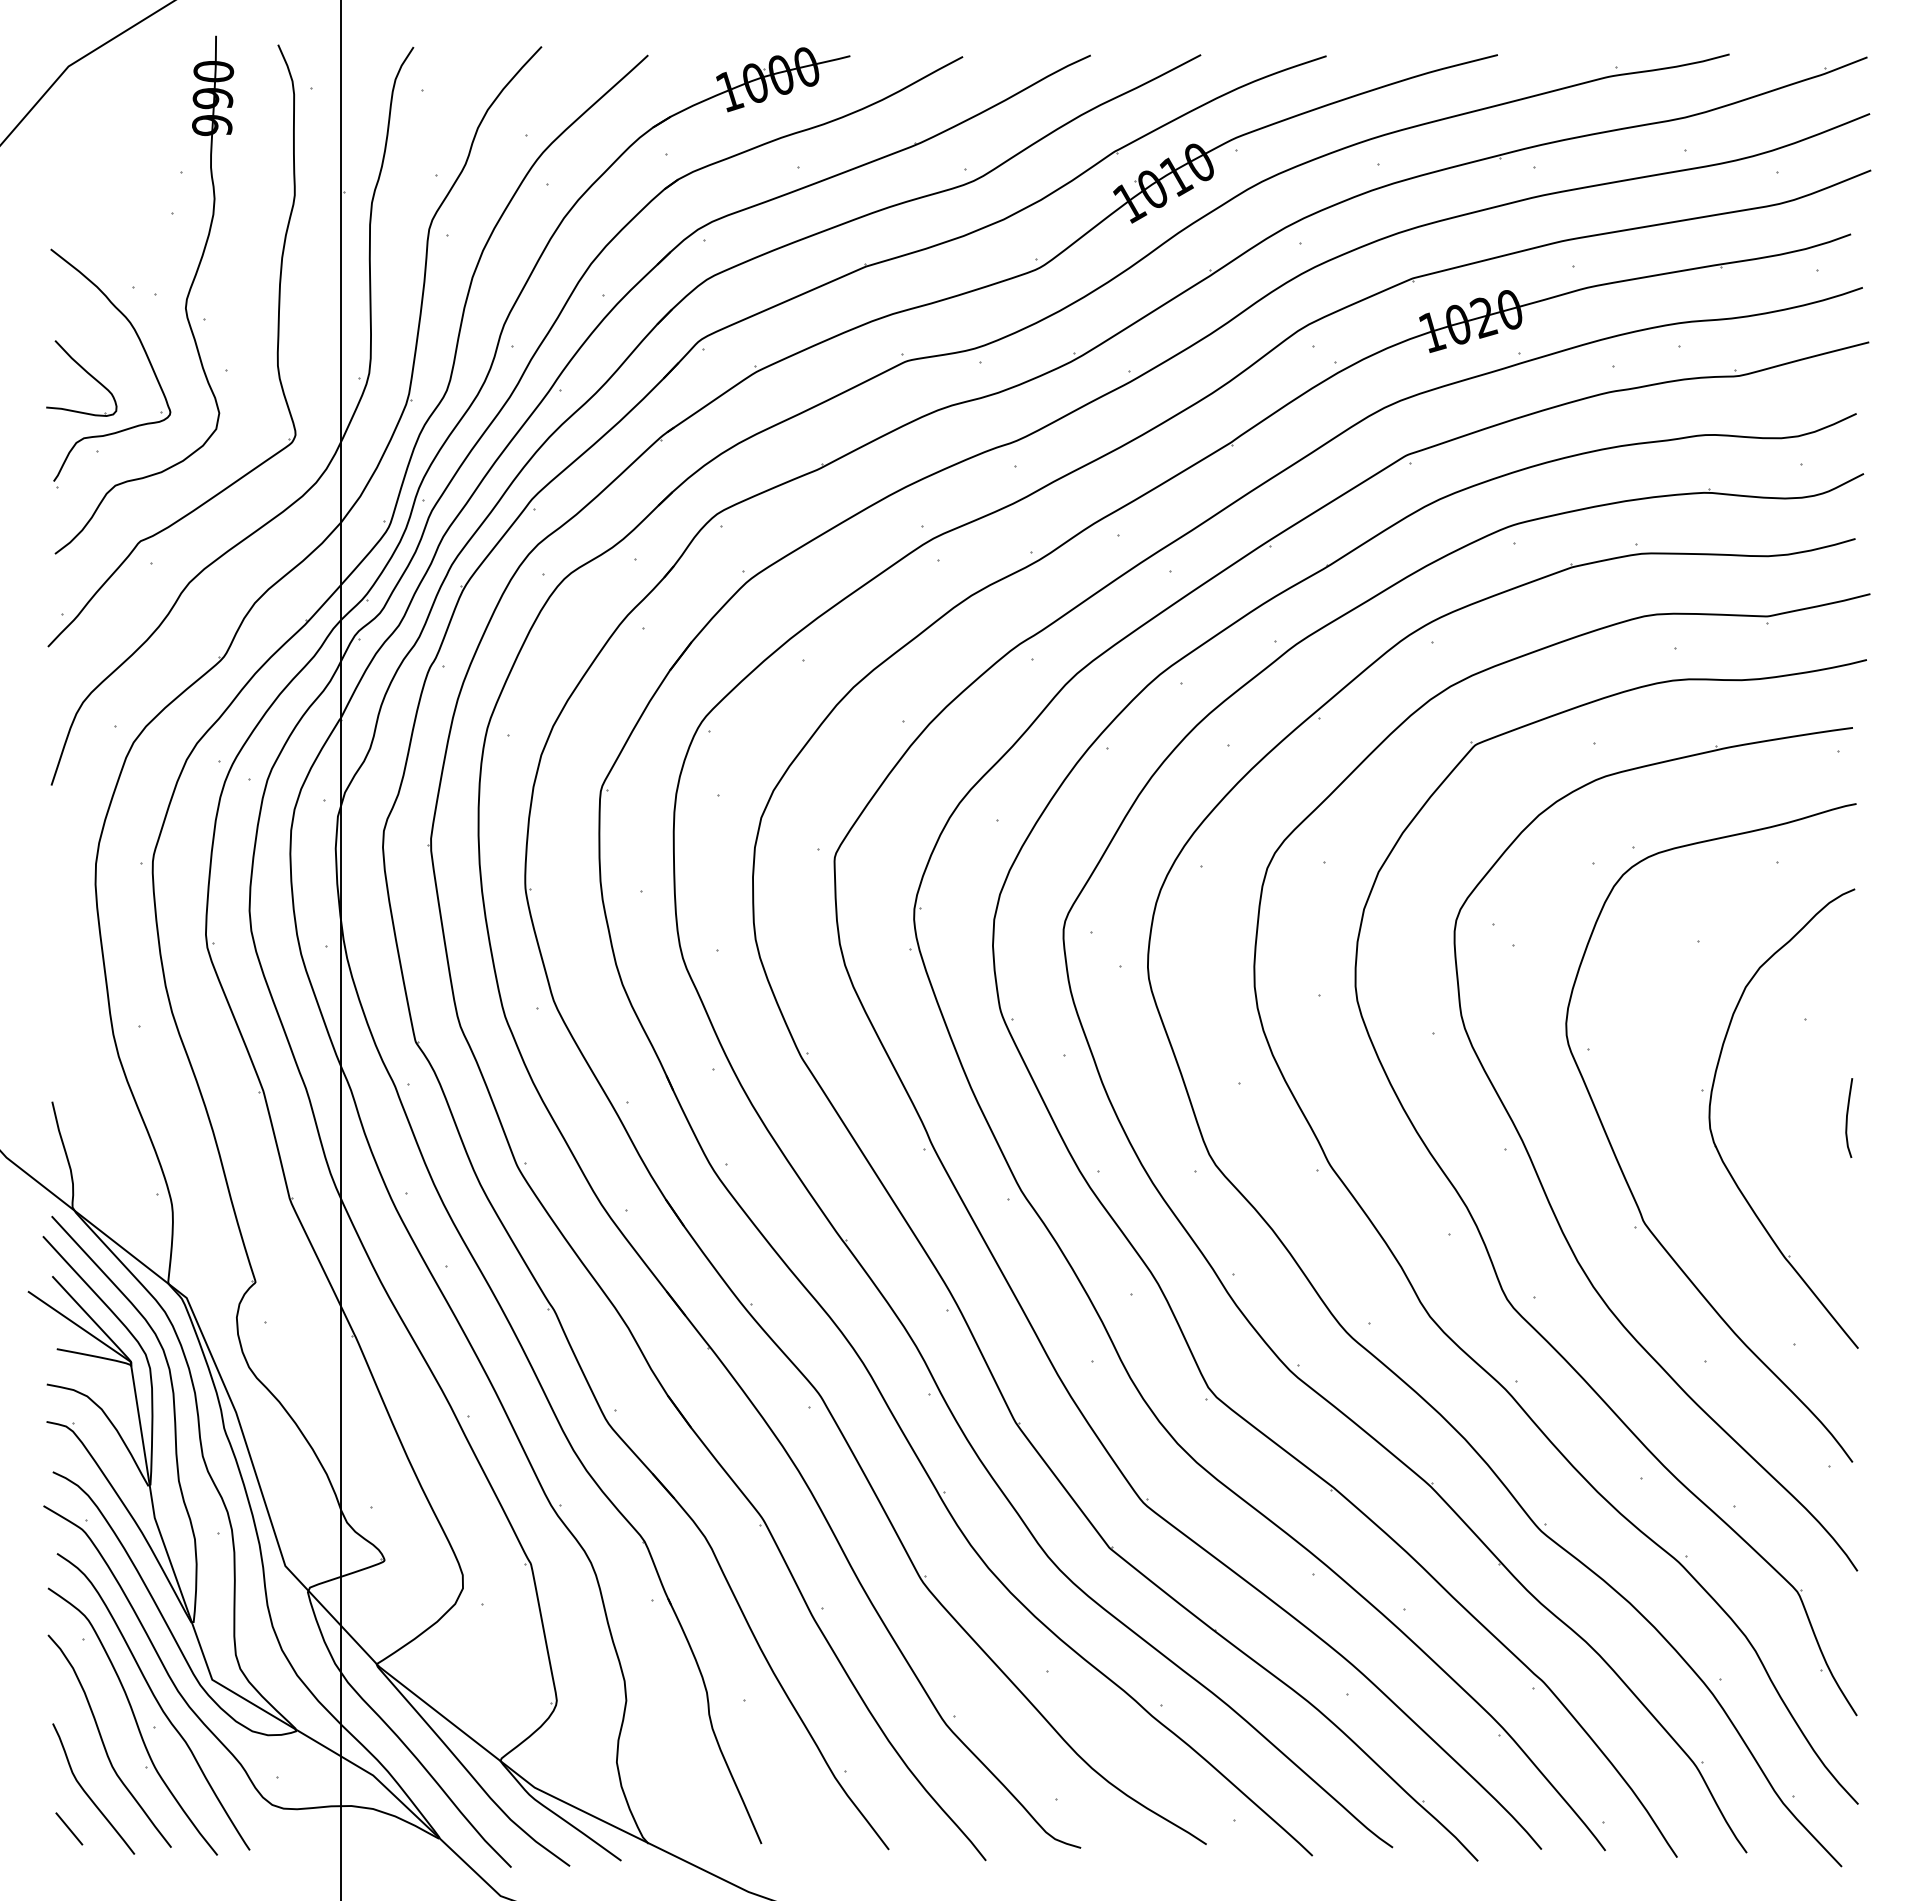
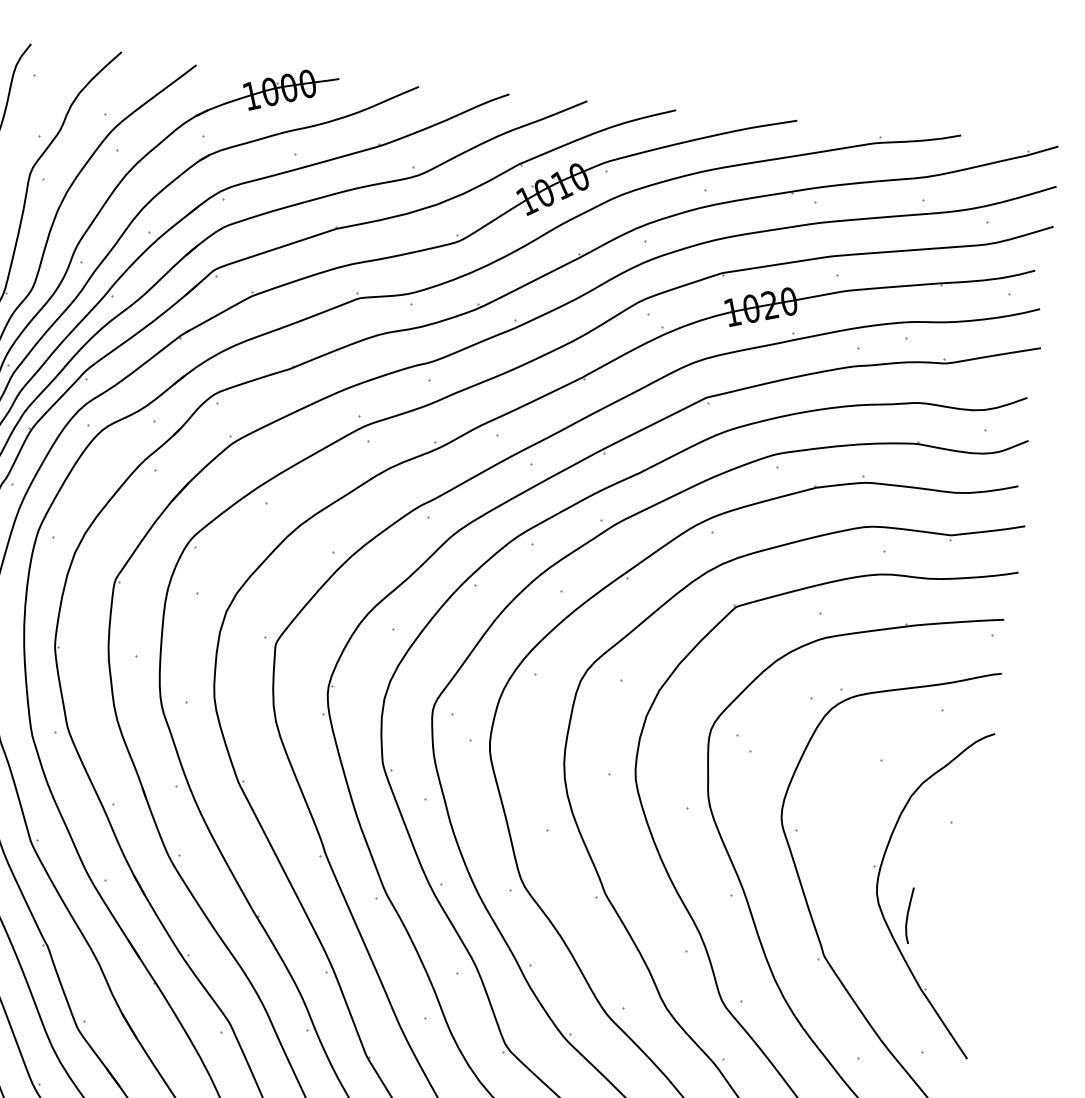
curve: (1847, 1117) -> (907, 915), moved

